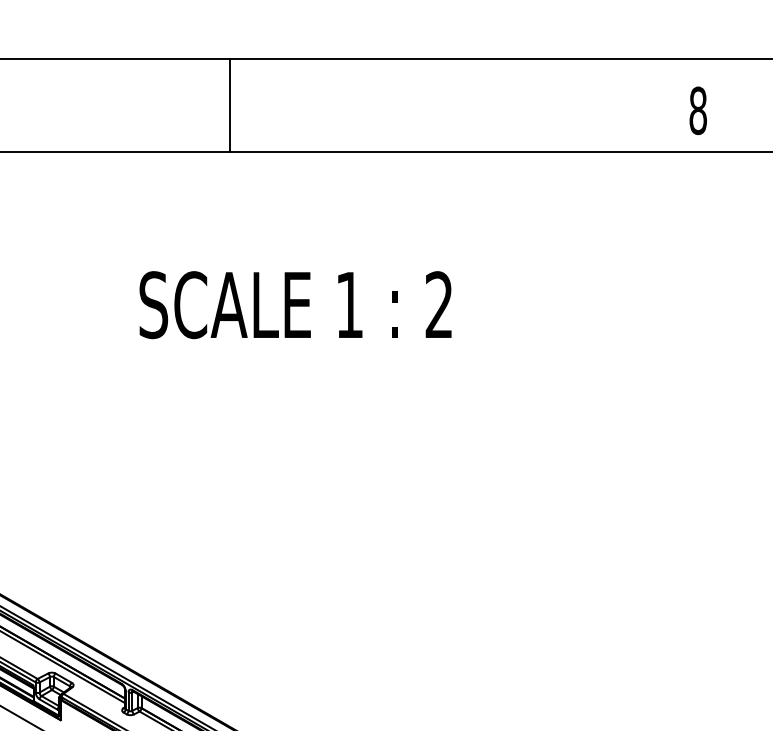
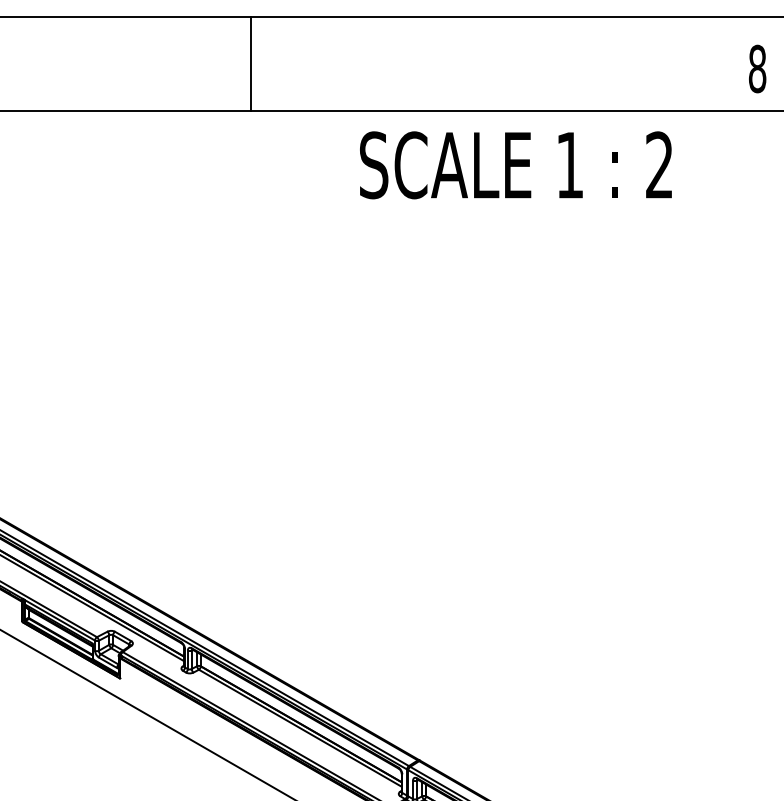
line: (230, 105) -> (251, 63), moved
text: (295, 305) -> (515, 165), moved

